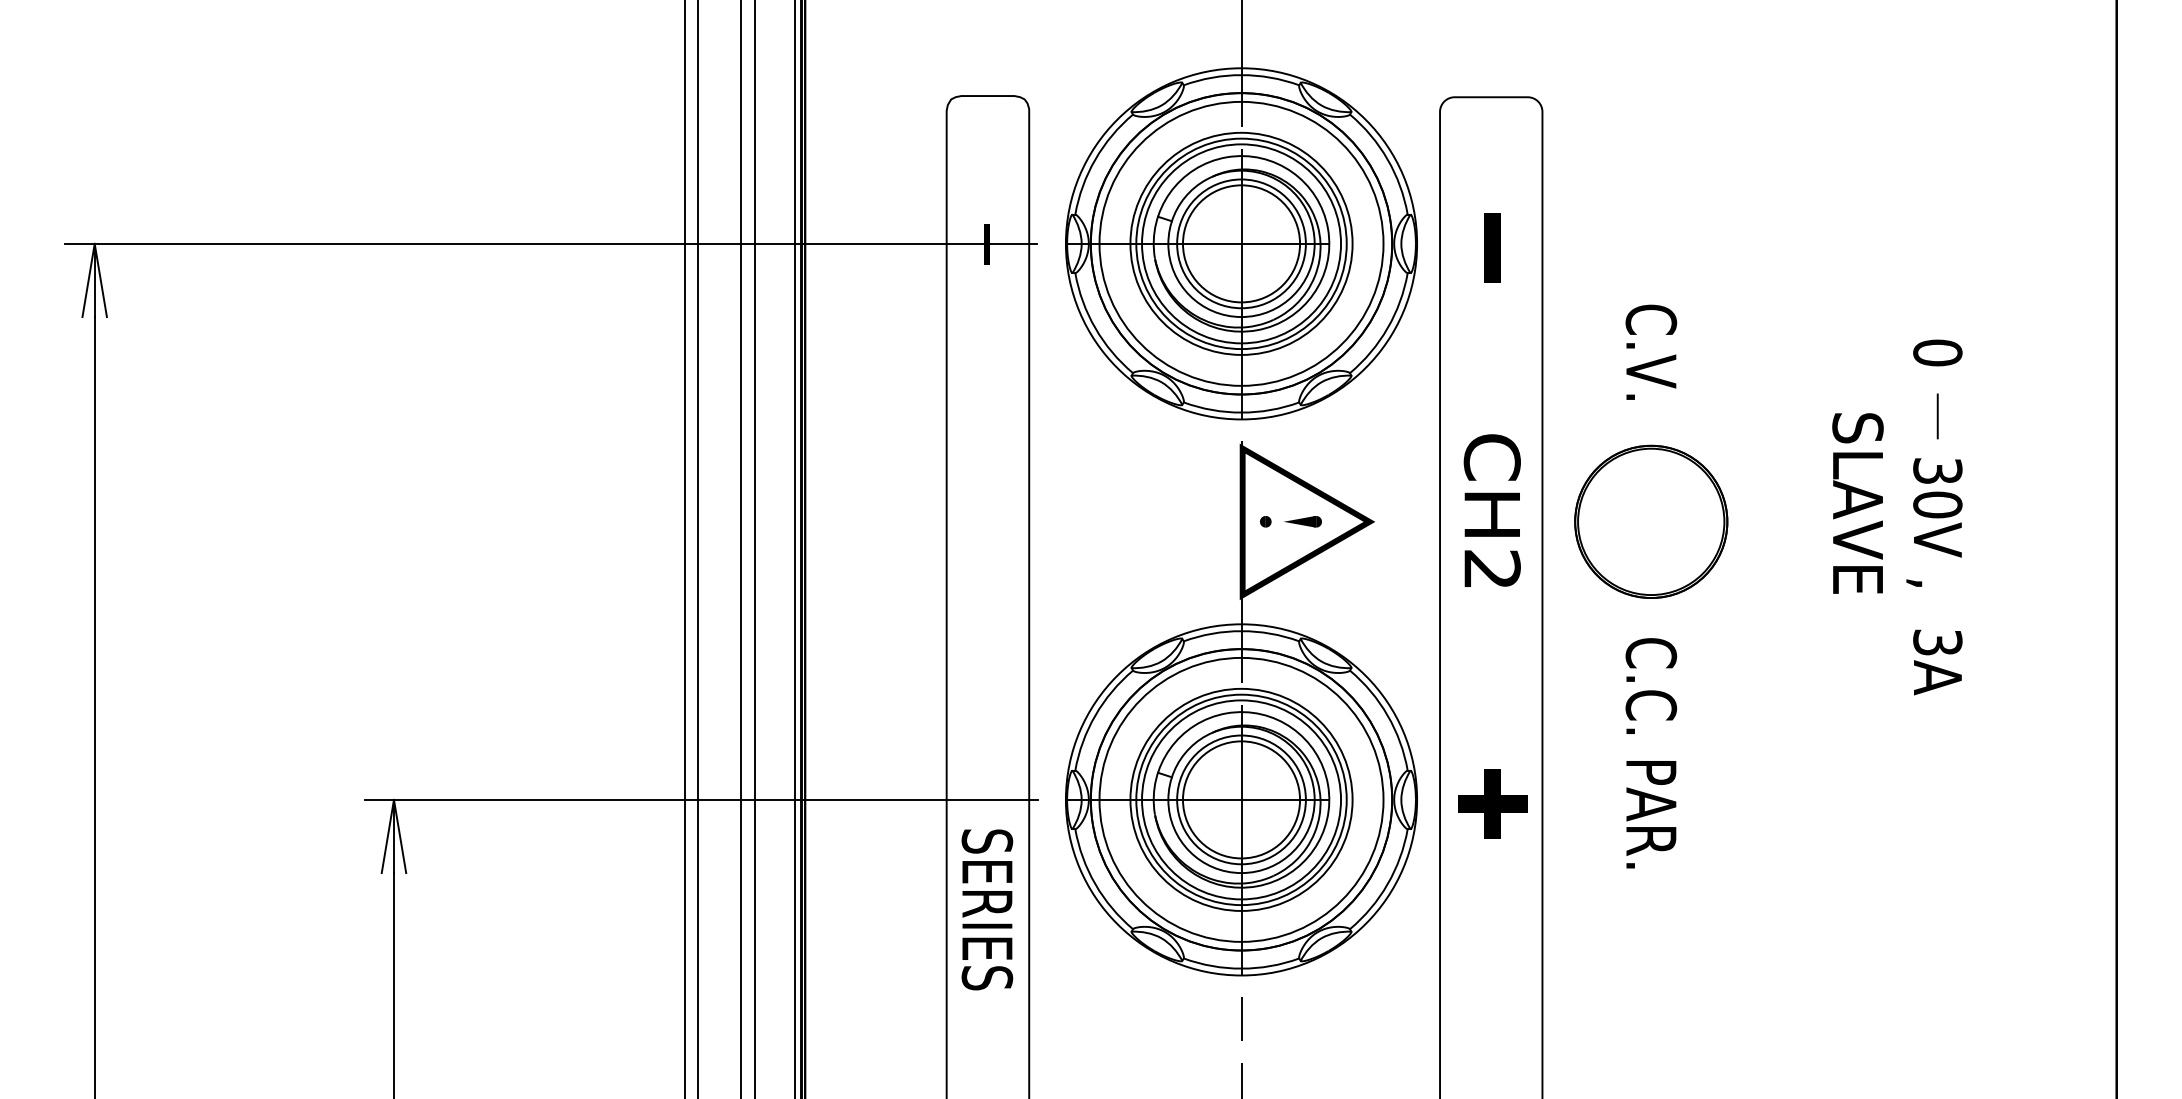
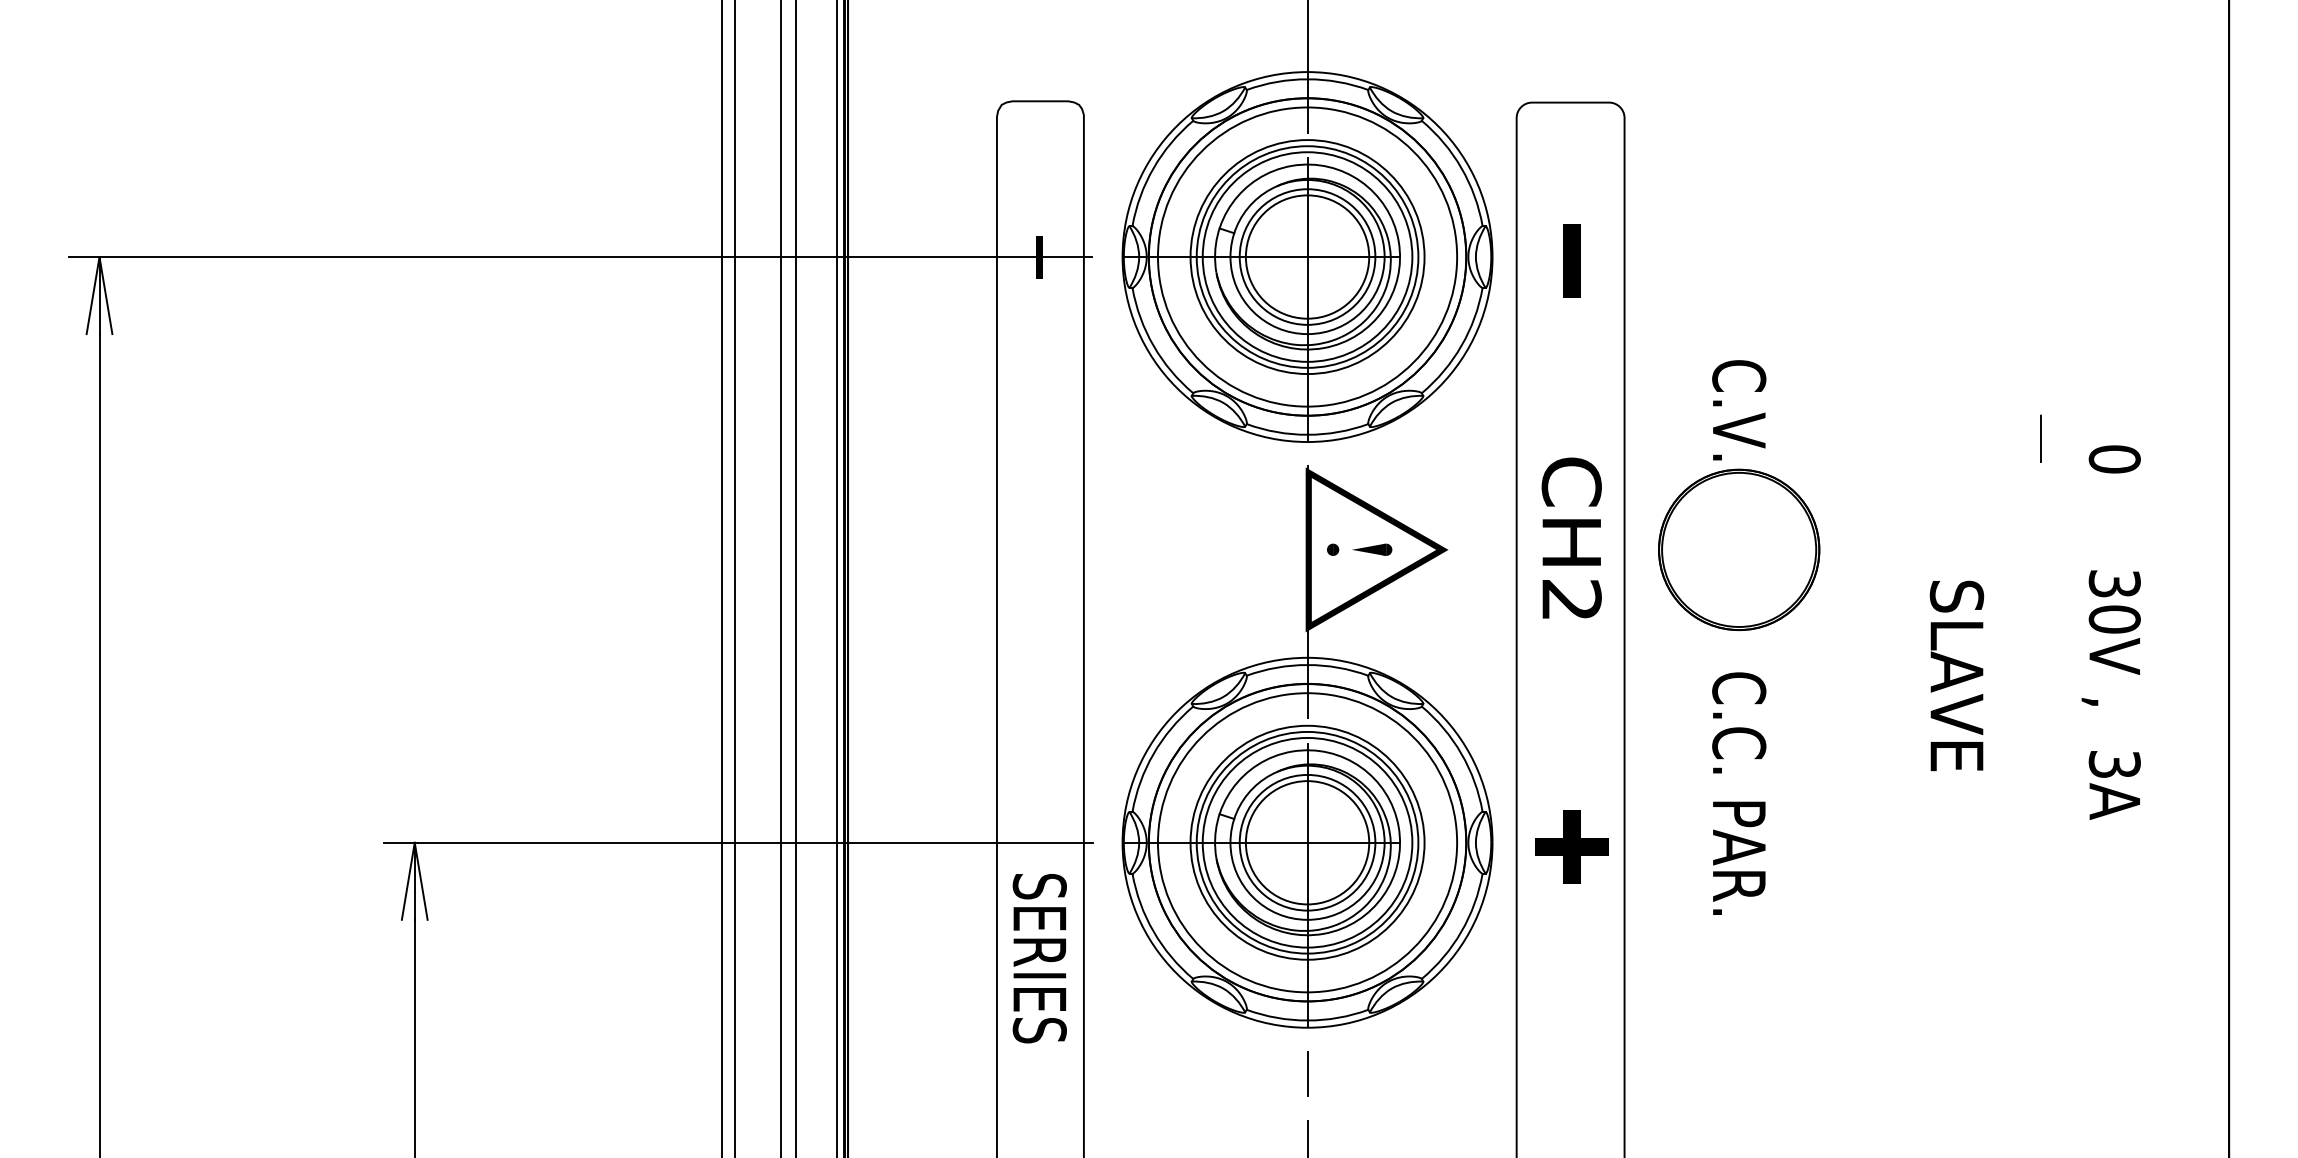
text: (1651, 351) -> (1739, 409), moved
text: (1857, 503) -> (1956, 675), moved
text: (1934, 517) -> (2111, 632), moved

